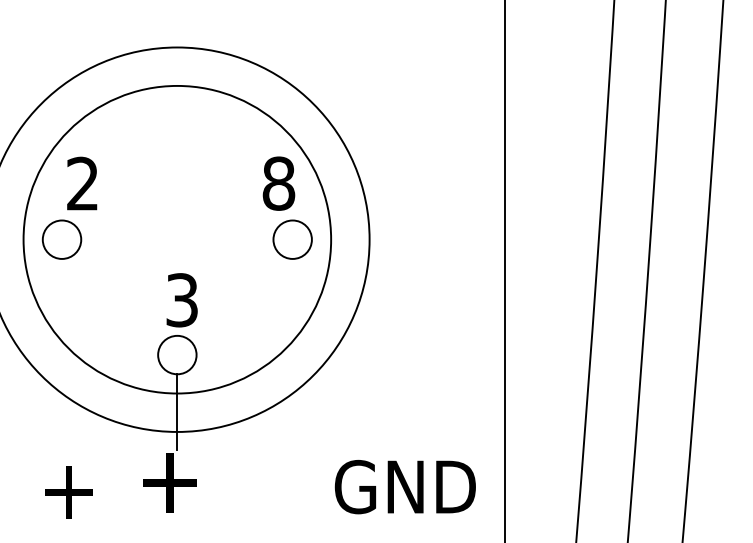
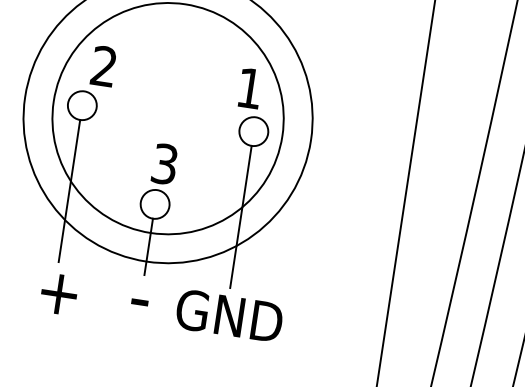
text: (278, 183) -> (249, 88), 8 -> 1
line: (62, 354) -> (69, 191), added
line: (292, 354) -> (240, 216), added
text: (169, 482) -> (134, 298), + -> -
text: (404, 487) -> (228, 316), moved

